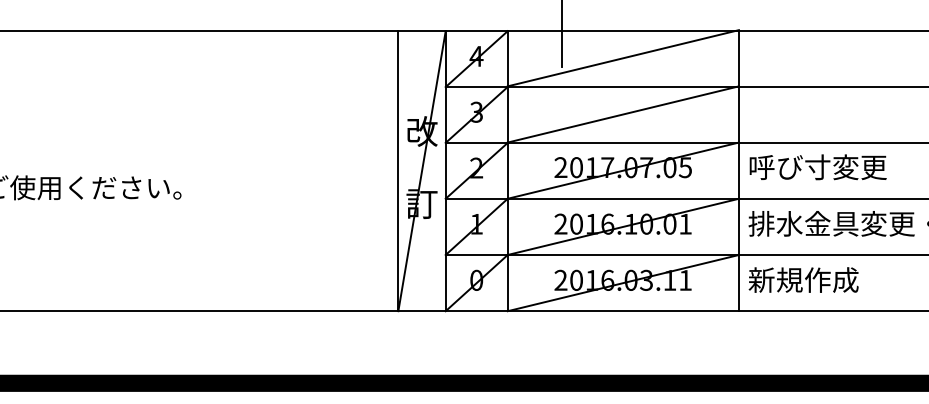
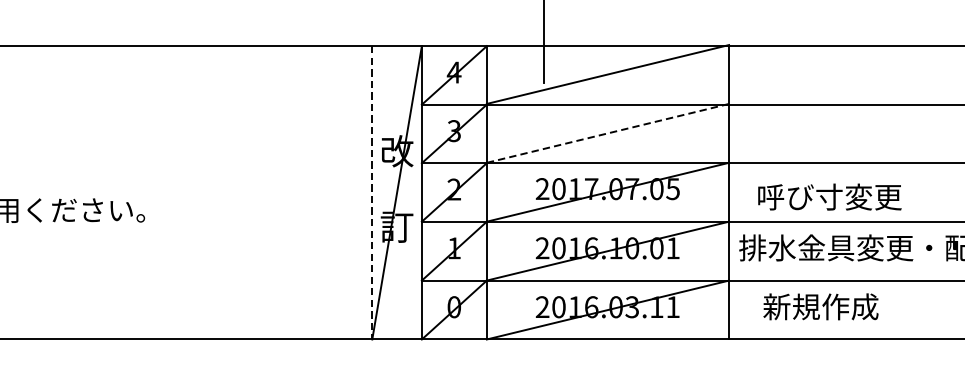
line: (623, 114) -> (608, 133), solid -> dashed
text: (817, 167) -> (829, 197), moved
line: (398, 171) -> (372, 193), solid -> dashed
text: (803, 279) -> (820, 306), moved

